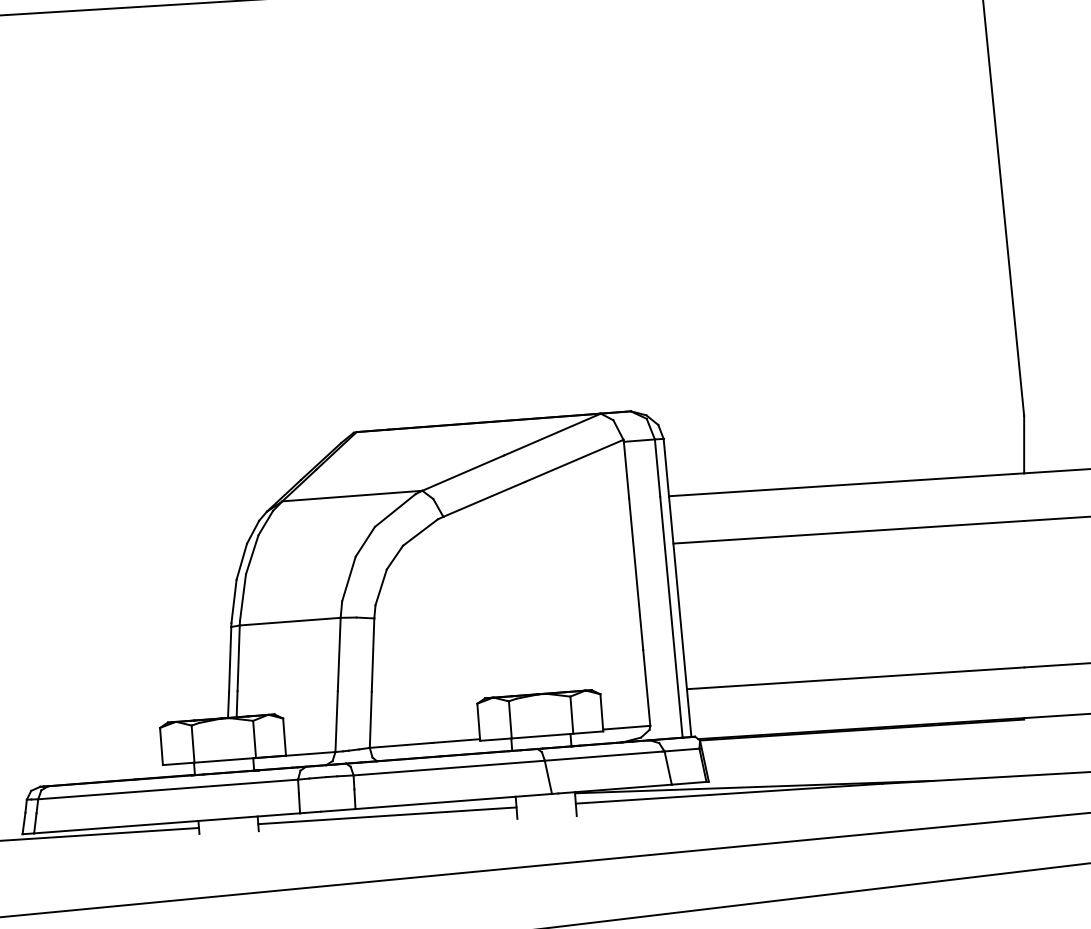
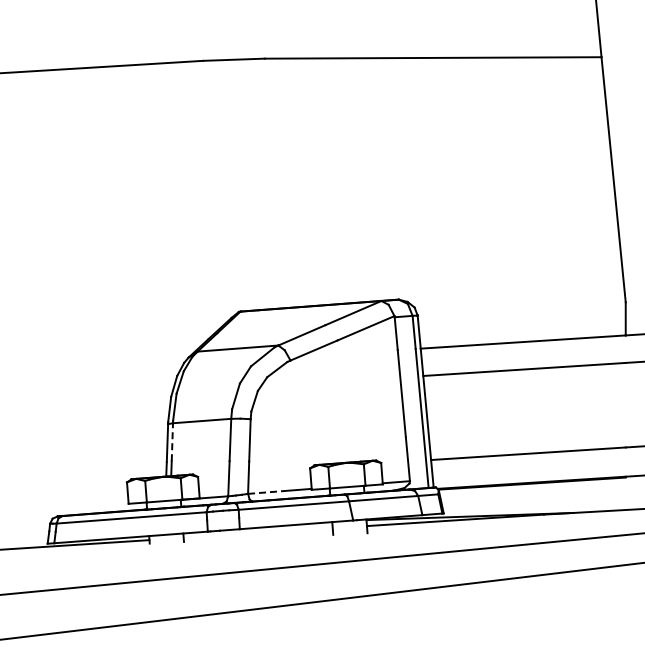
line: (238, 658) -> (172, 442), solid -> dashed
line: (401, 745) -> (266, 492), solid -> dashed
line: (386, 814) -> (257, 532), removed

